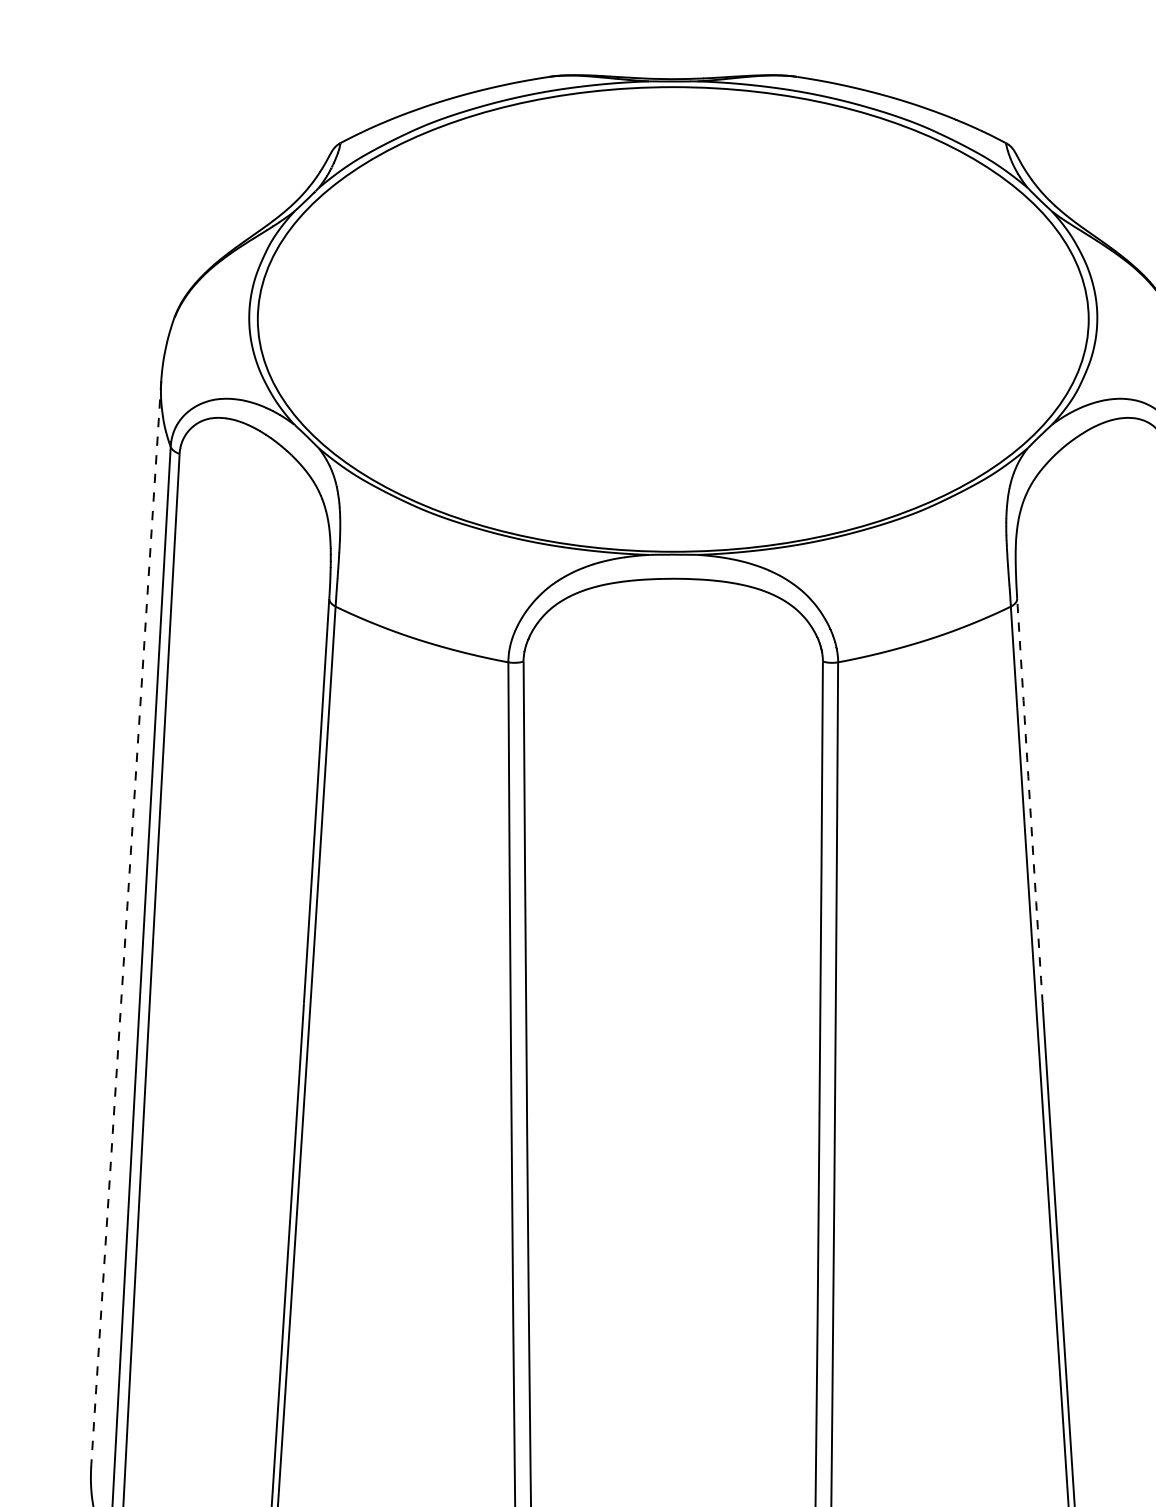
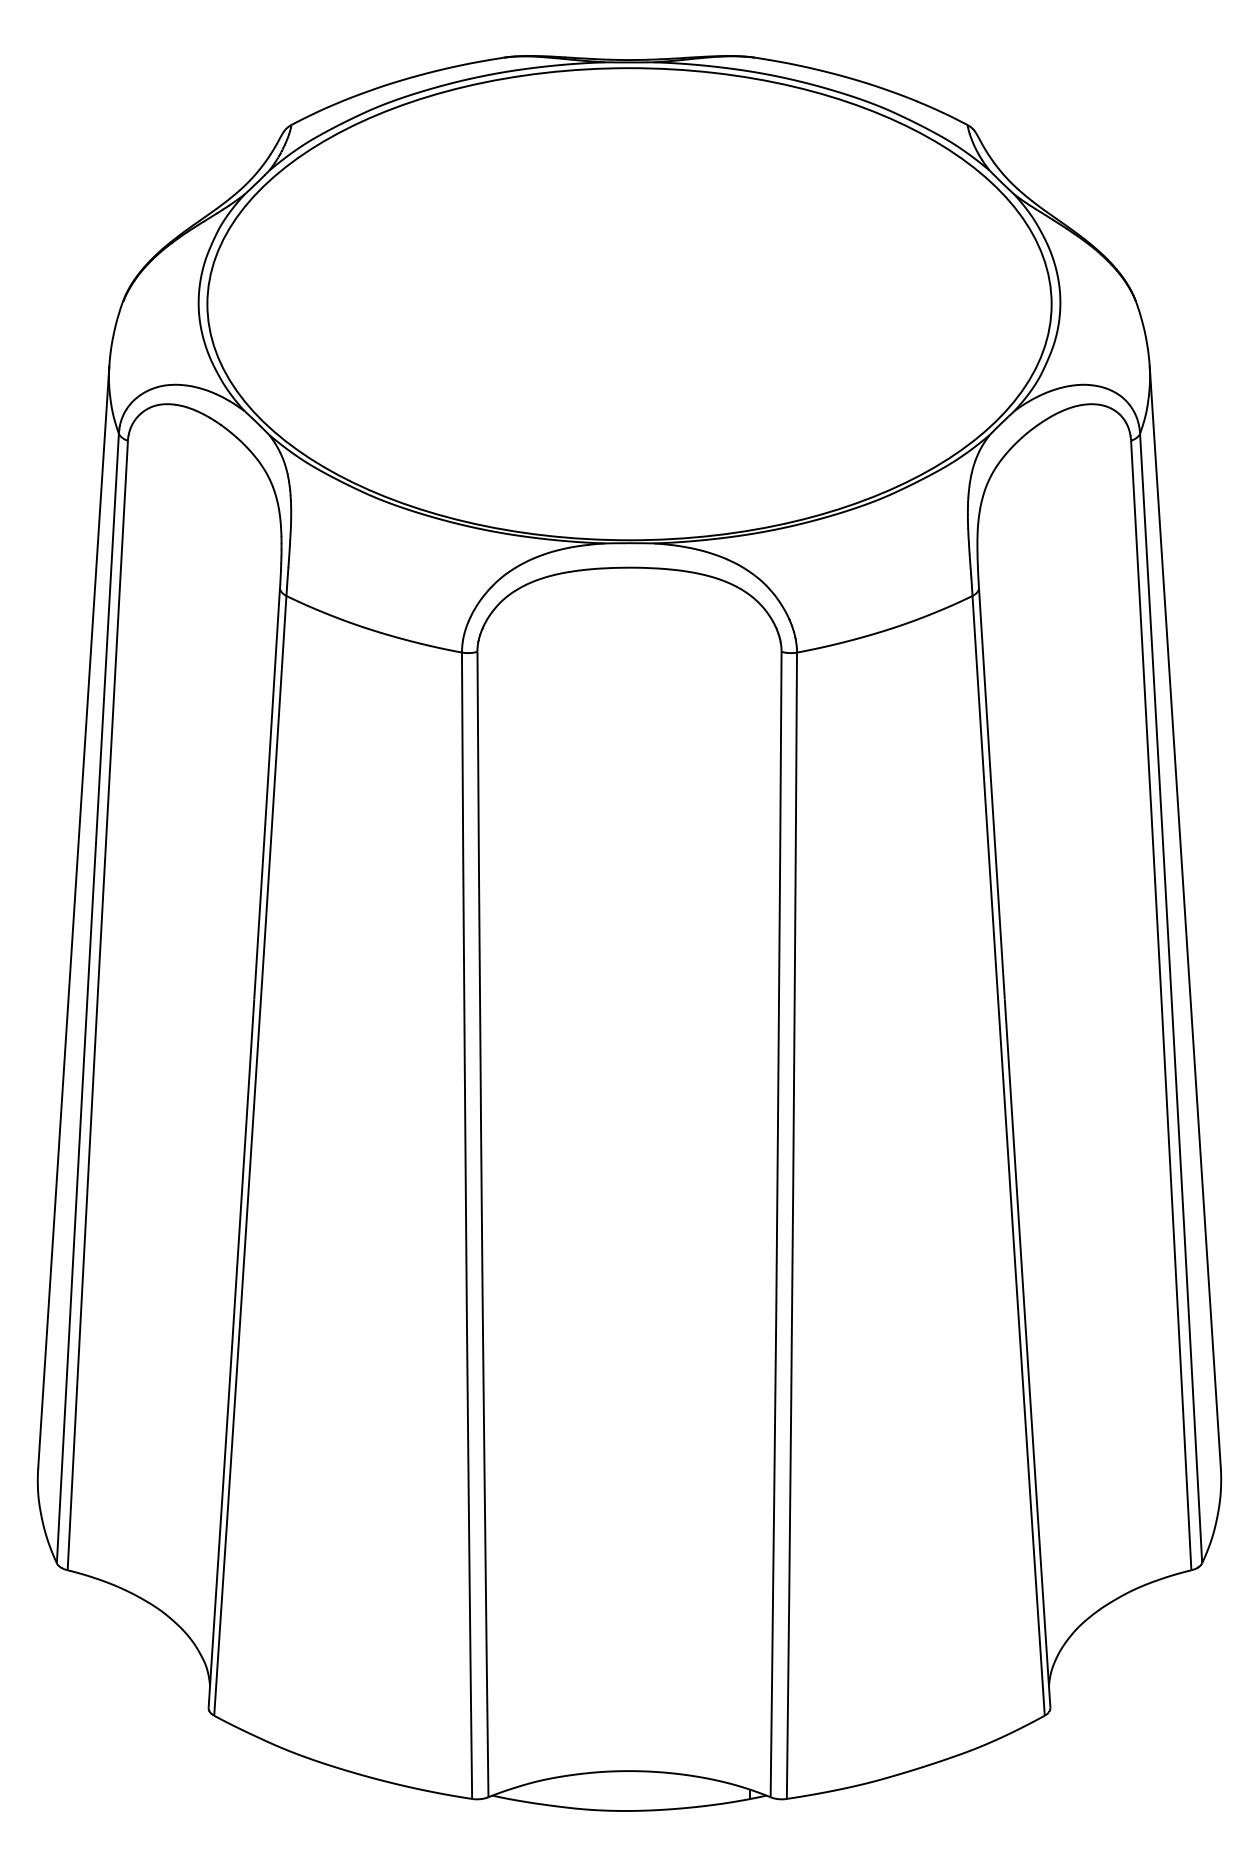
line: (1029, 802) -> (991, 794), dashed -> solid
line: (126, 923) -> (73, 917), dashed -> solid

